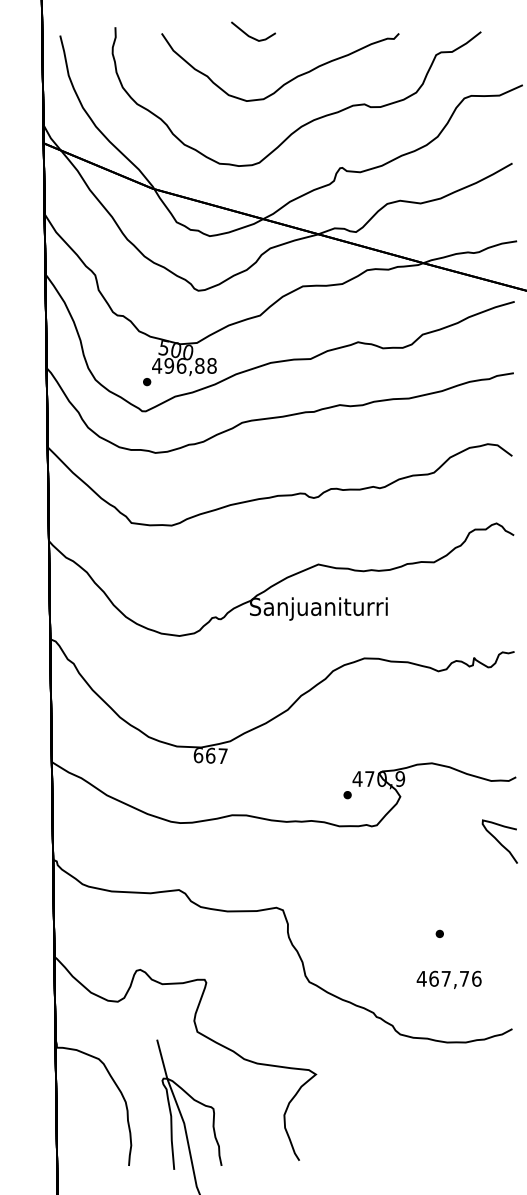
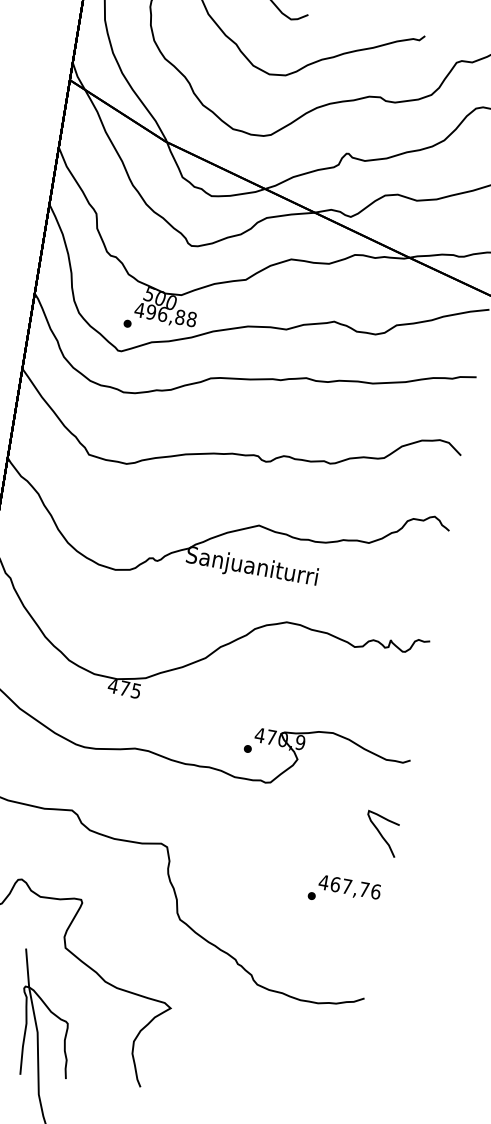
text: (210, 755) -> (124, 688), 667 -> 475
curve: (499, 841) -> (381, 833), moved
text: (448, 979) -> (349, 887), moved

